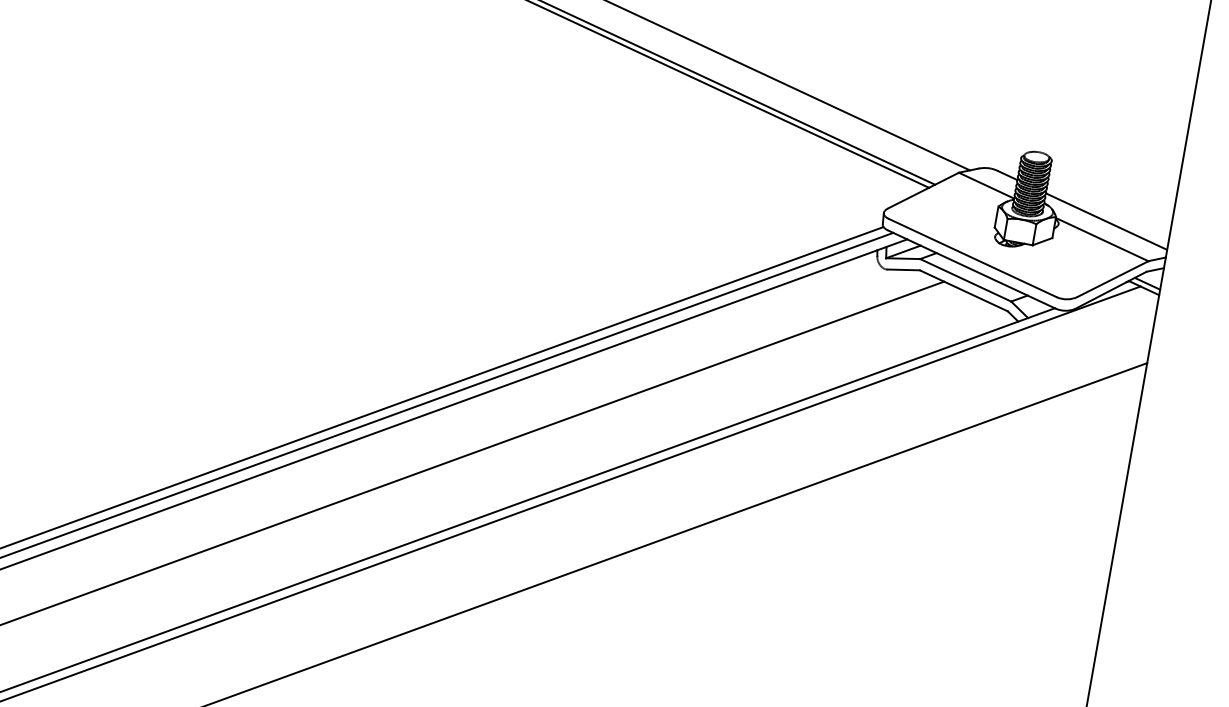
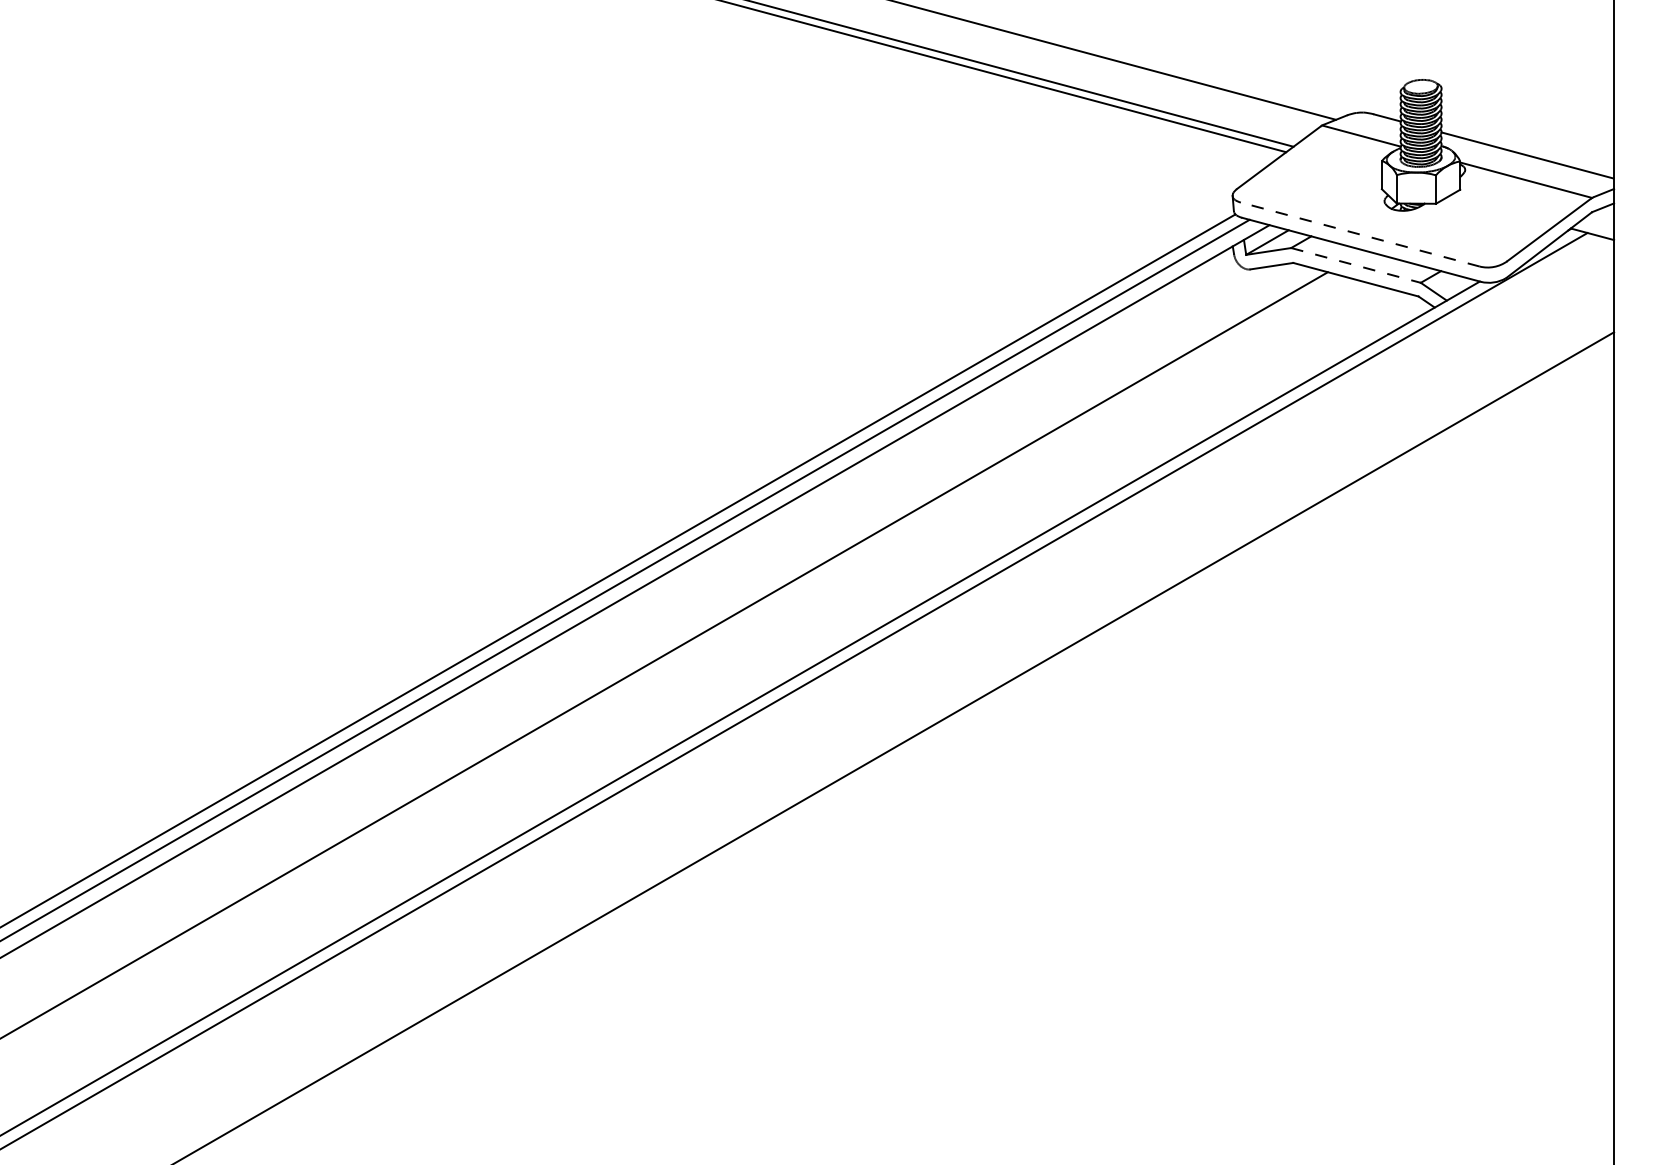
line: (973, 258) -> (1360, 234), solid -> dashed
line: (966, 280) -> (1356, 265), solid -> dashed
line: (1147, 283) -> (1596, 227), removed

